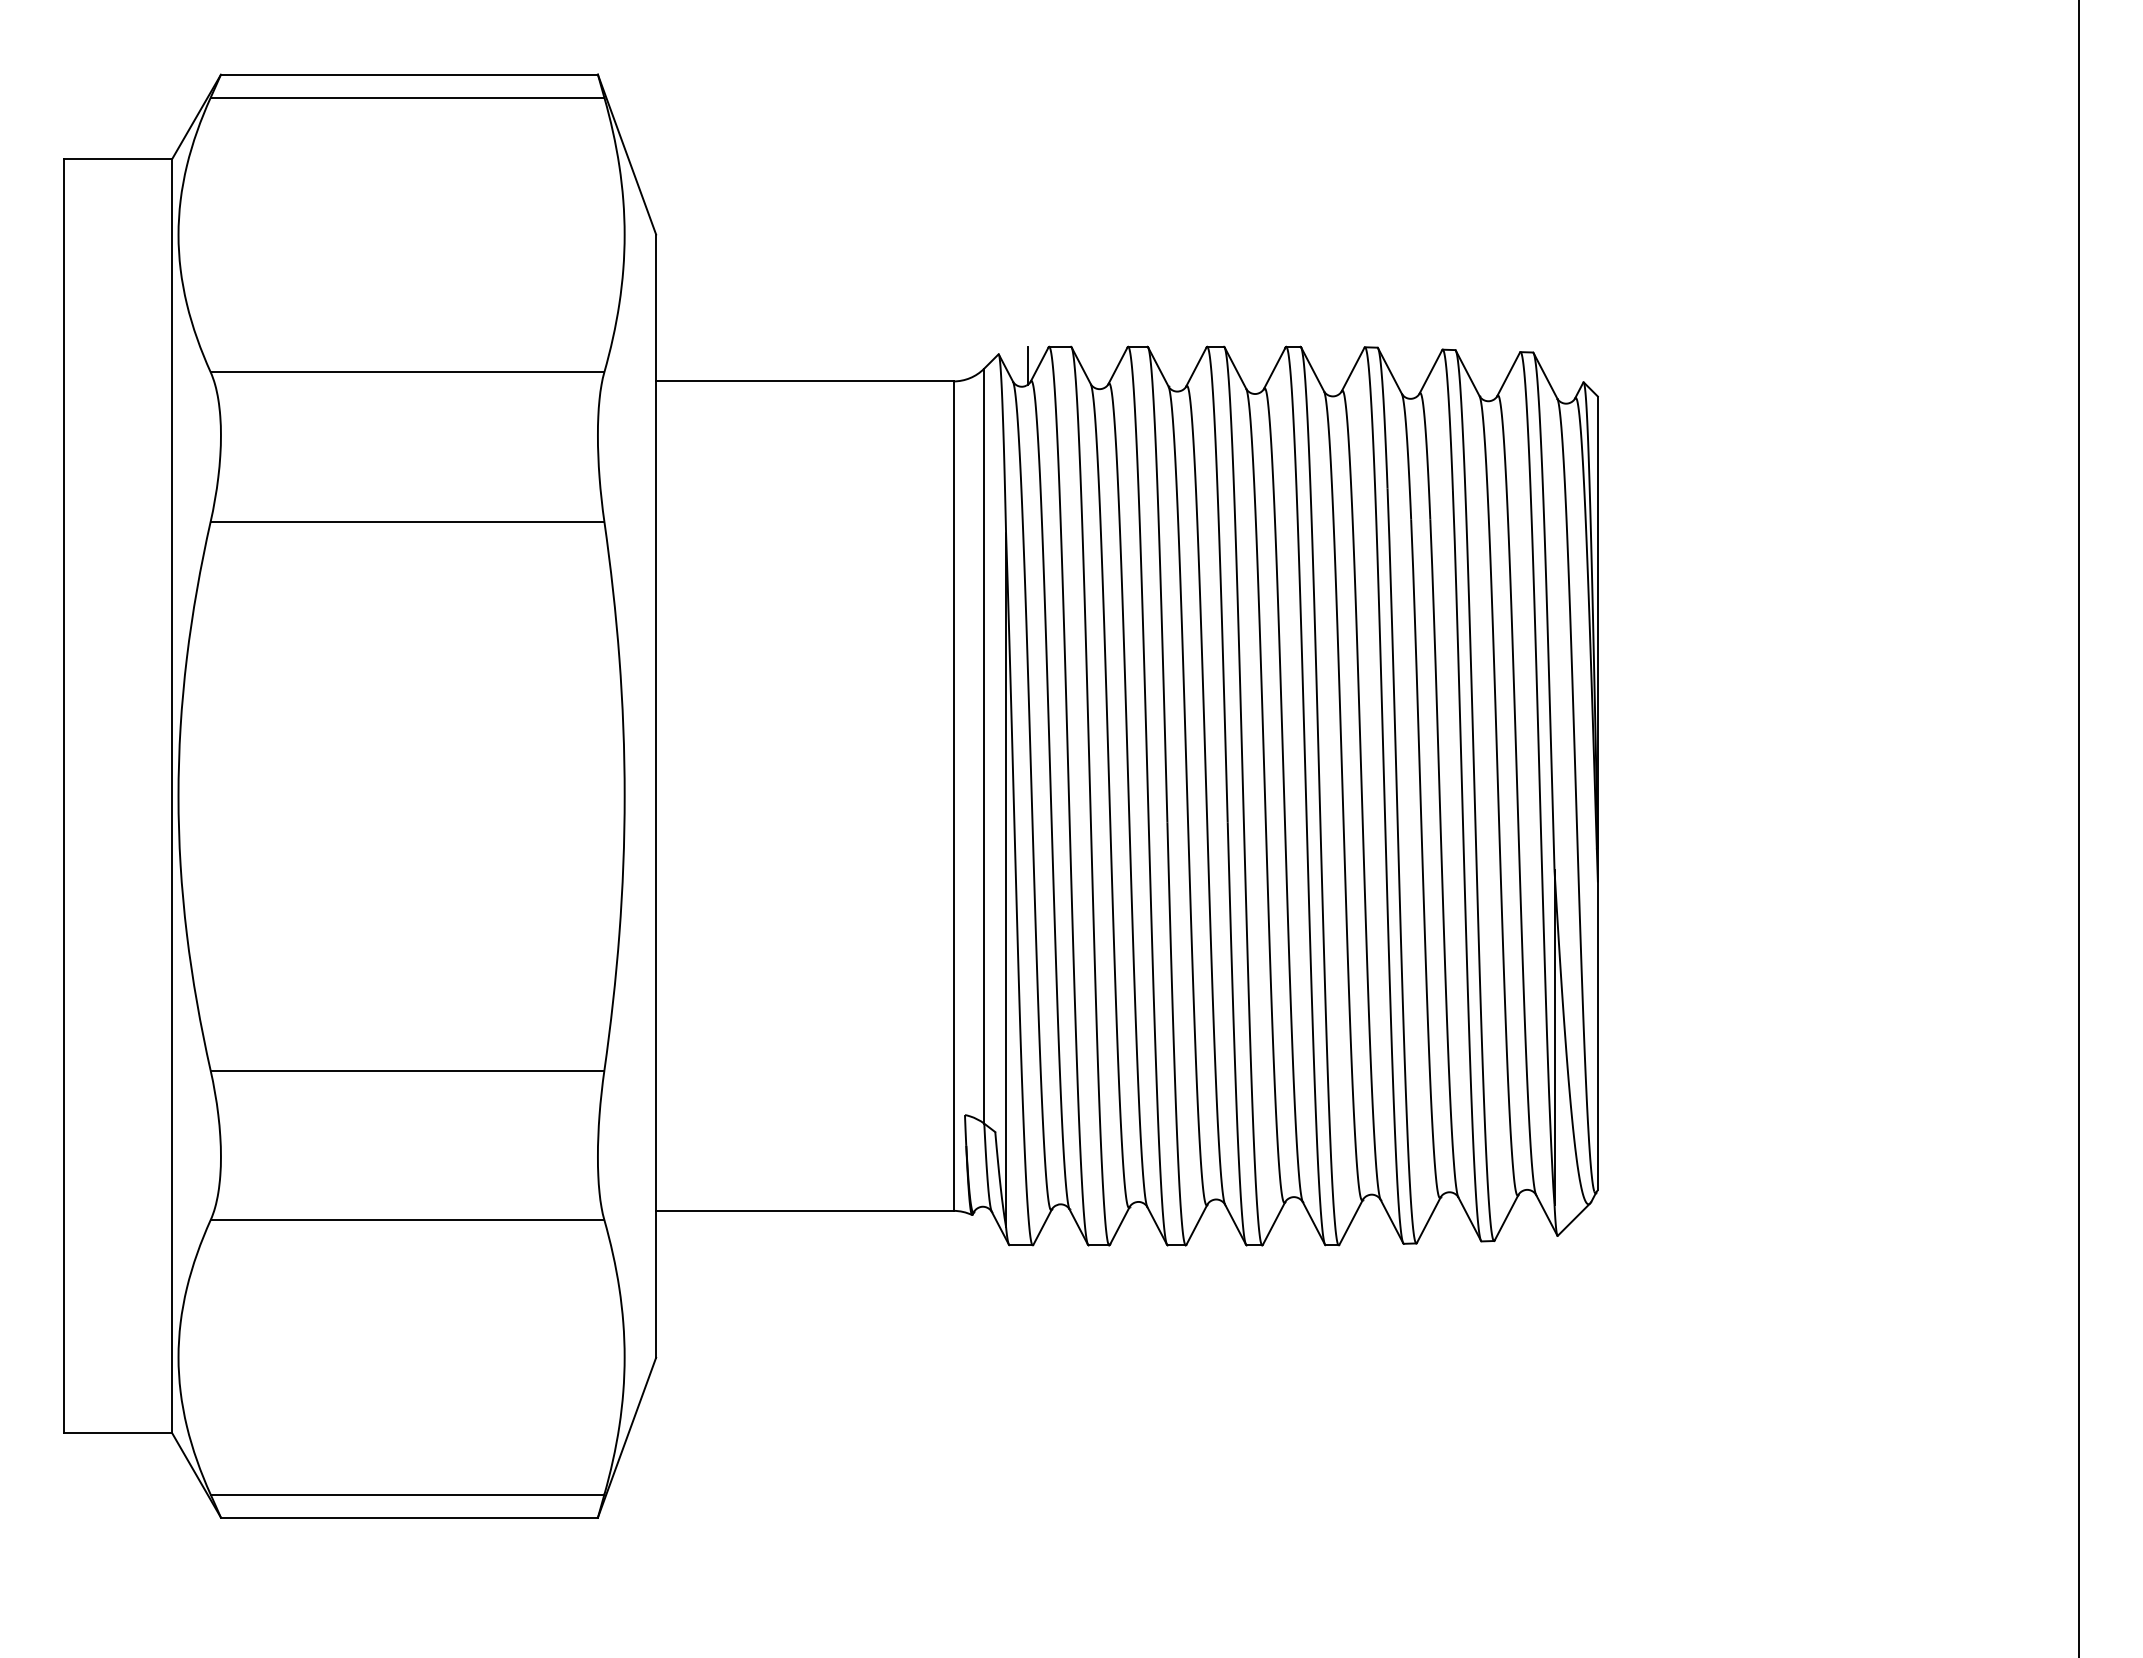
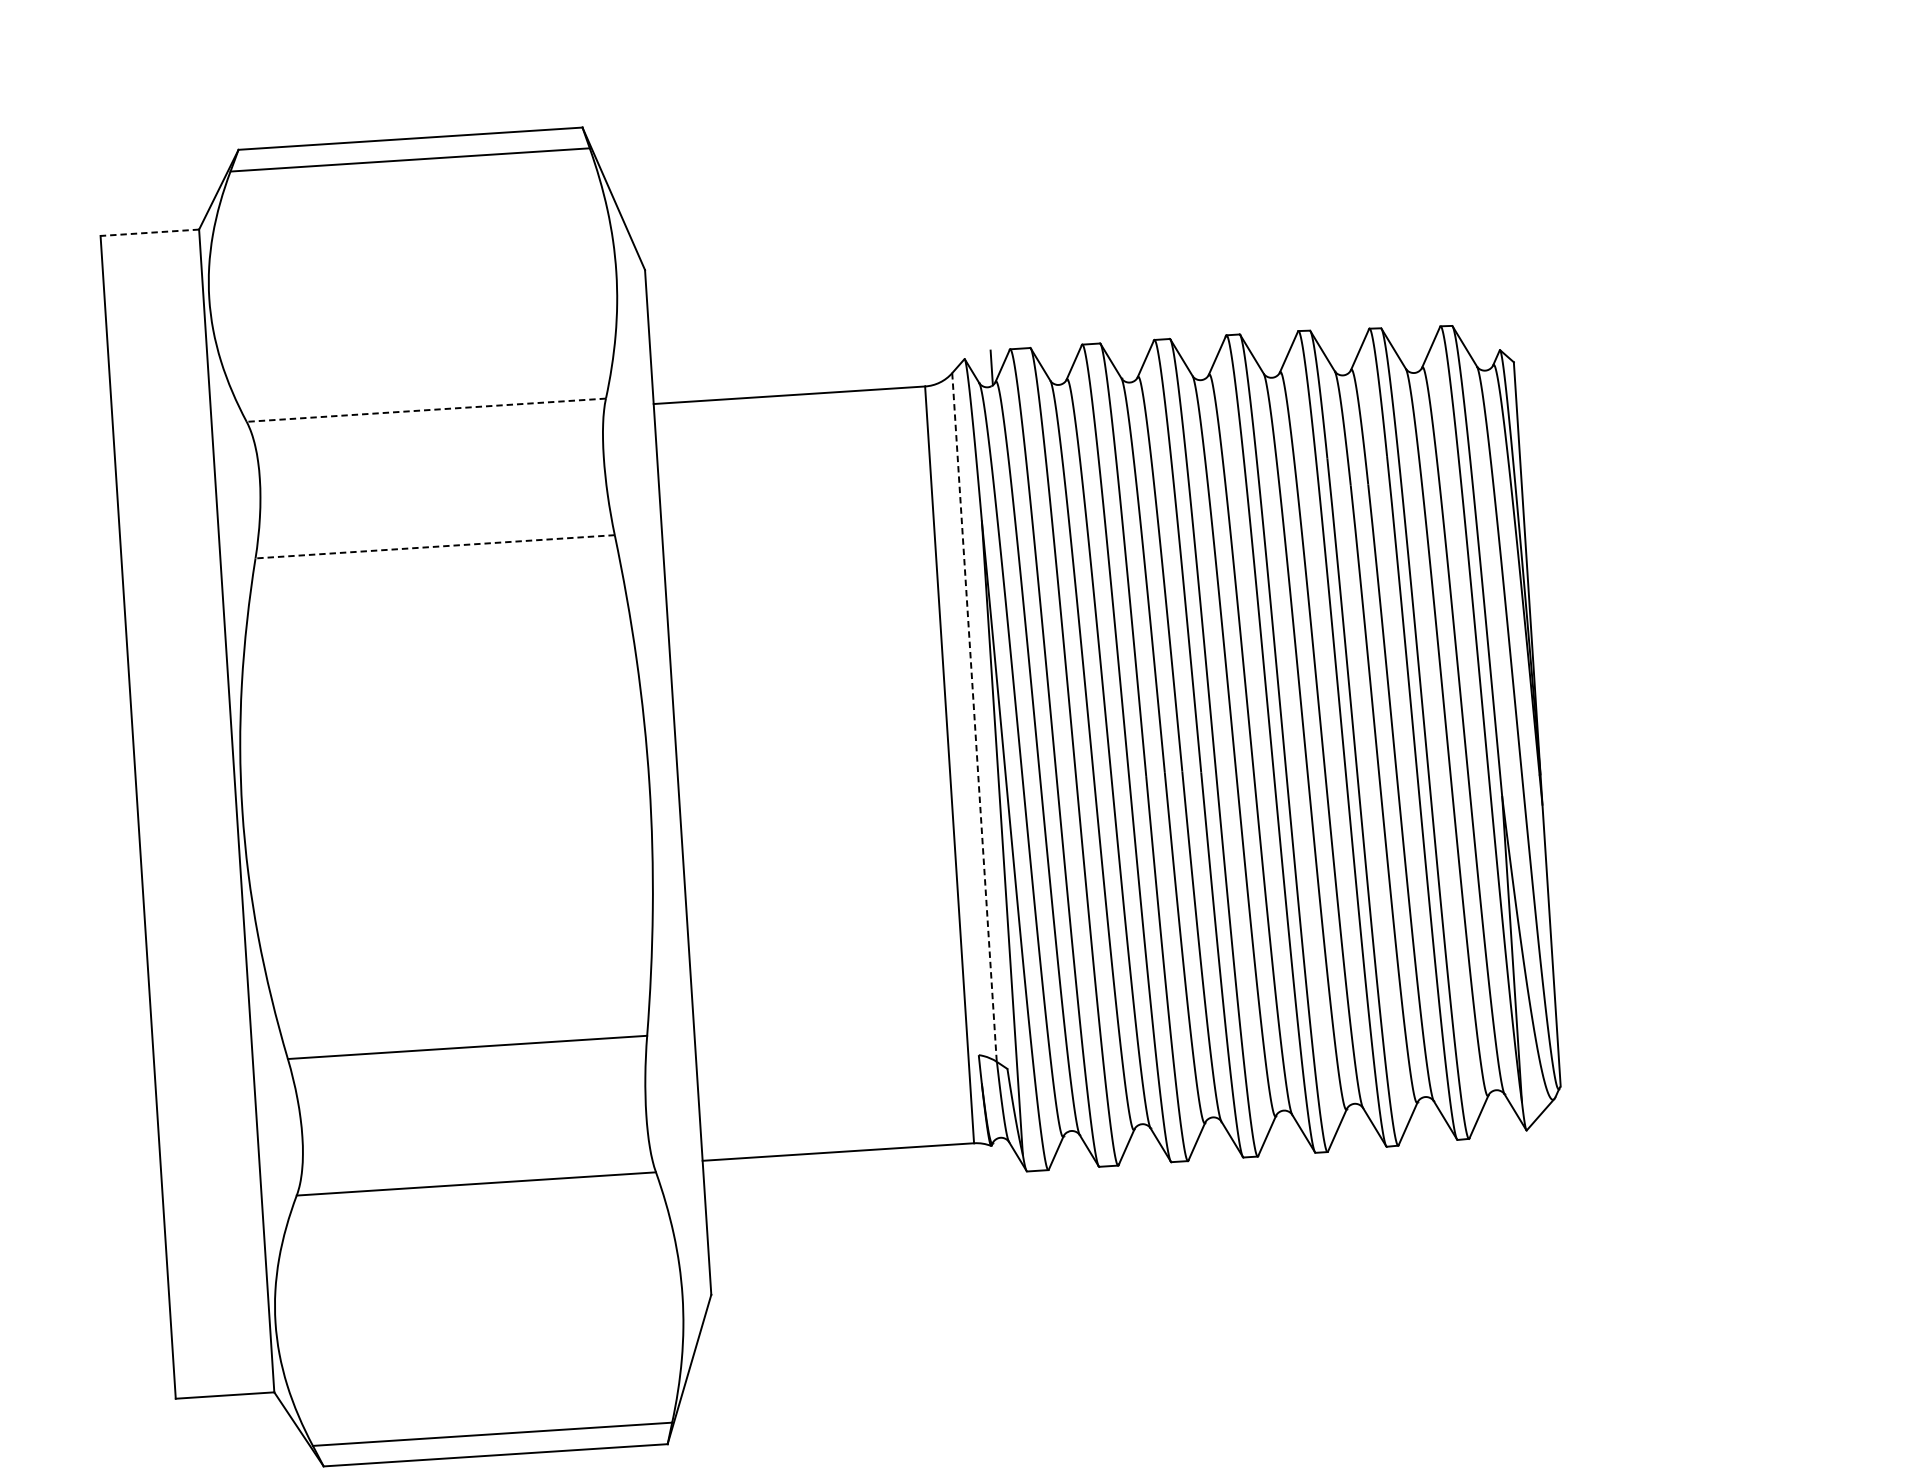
line: (117, 158) -> (149, 232), solid -> dashed
line: (407, 372) -> (426, 410), solid -> dashed
line: (407, 521) -> (435, 546), solid -> dashed
line: (984, 746) -> (974, 717), solid -> dashed

